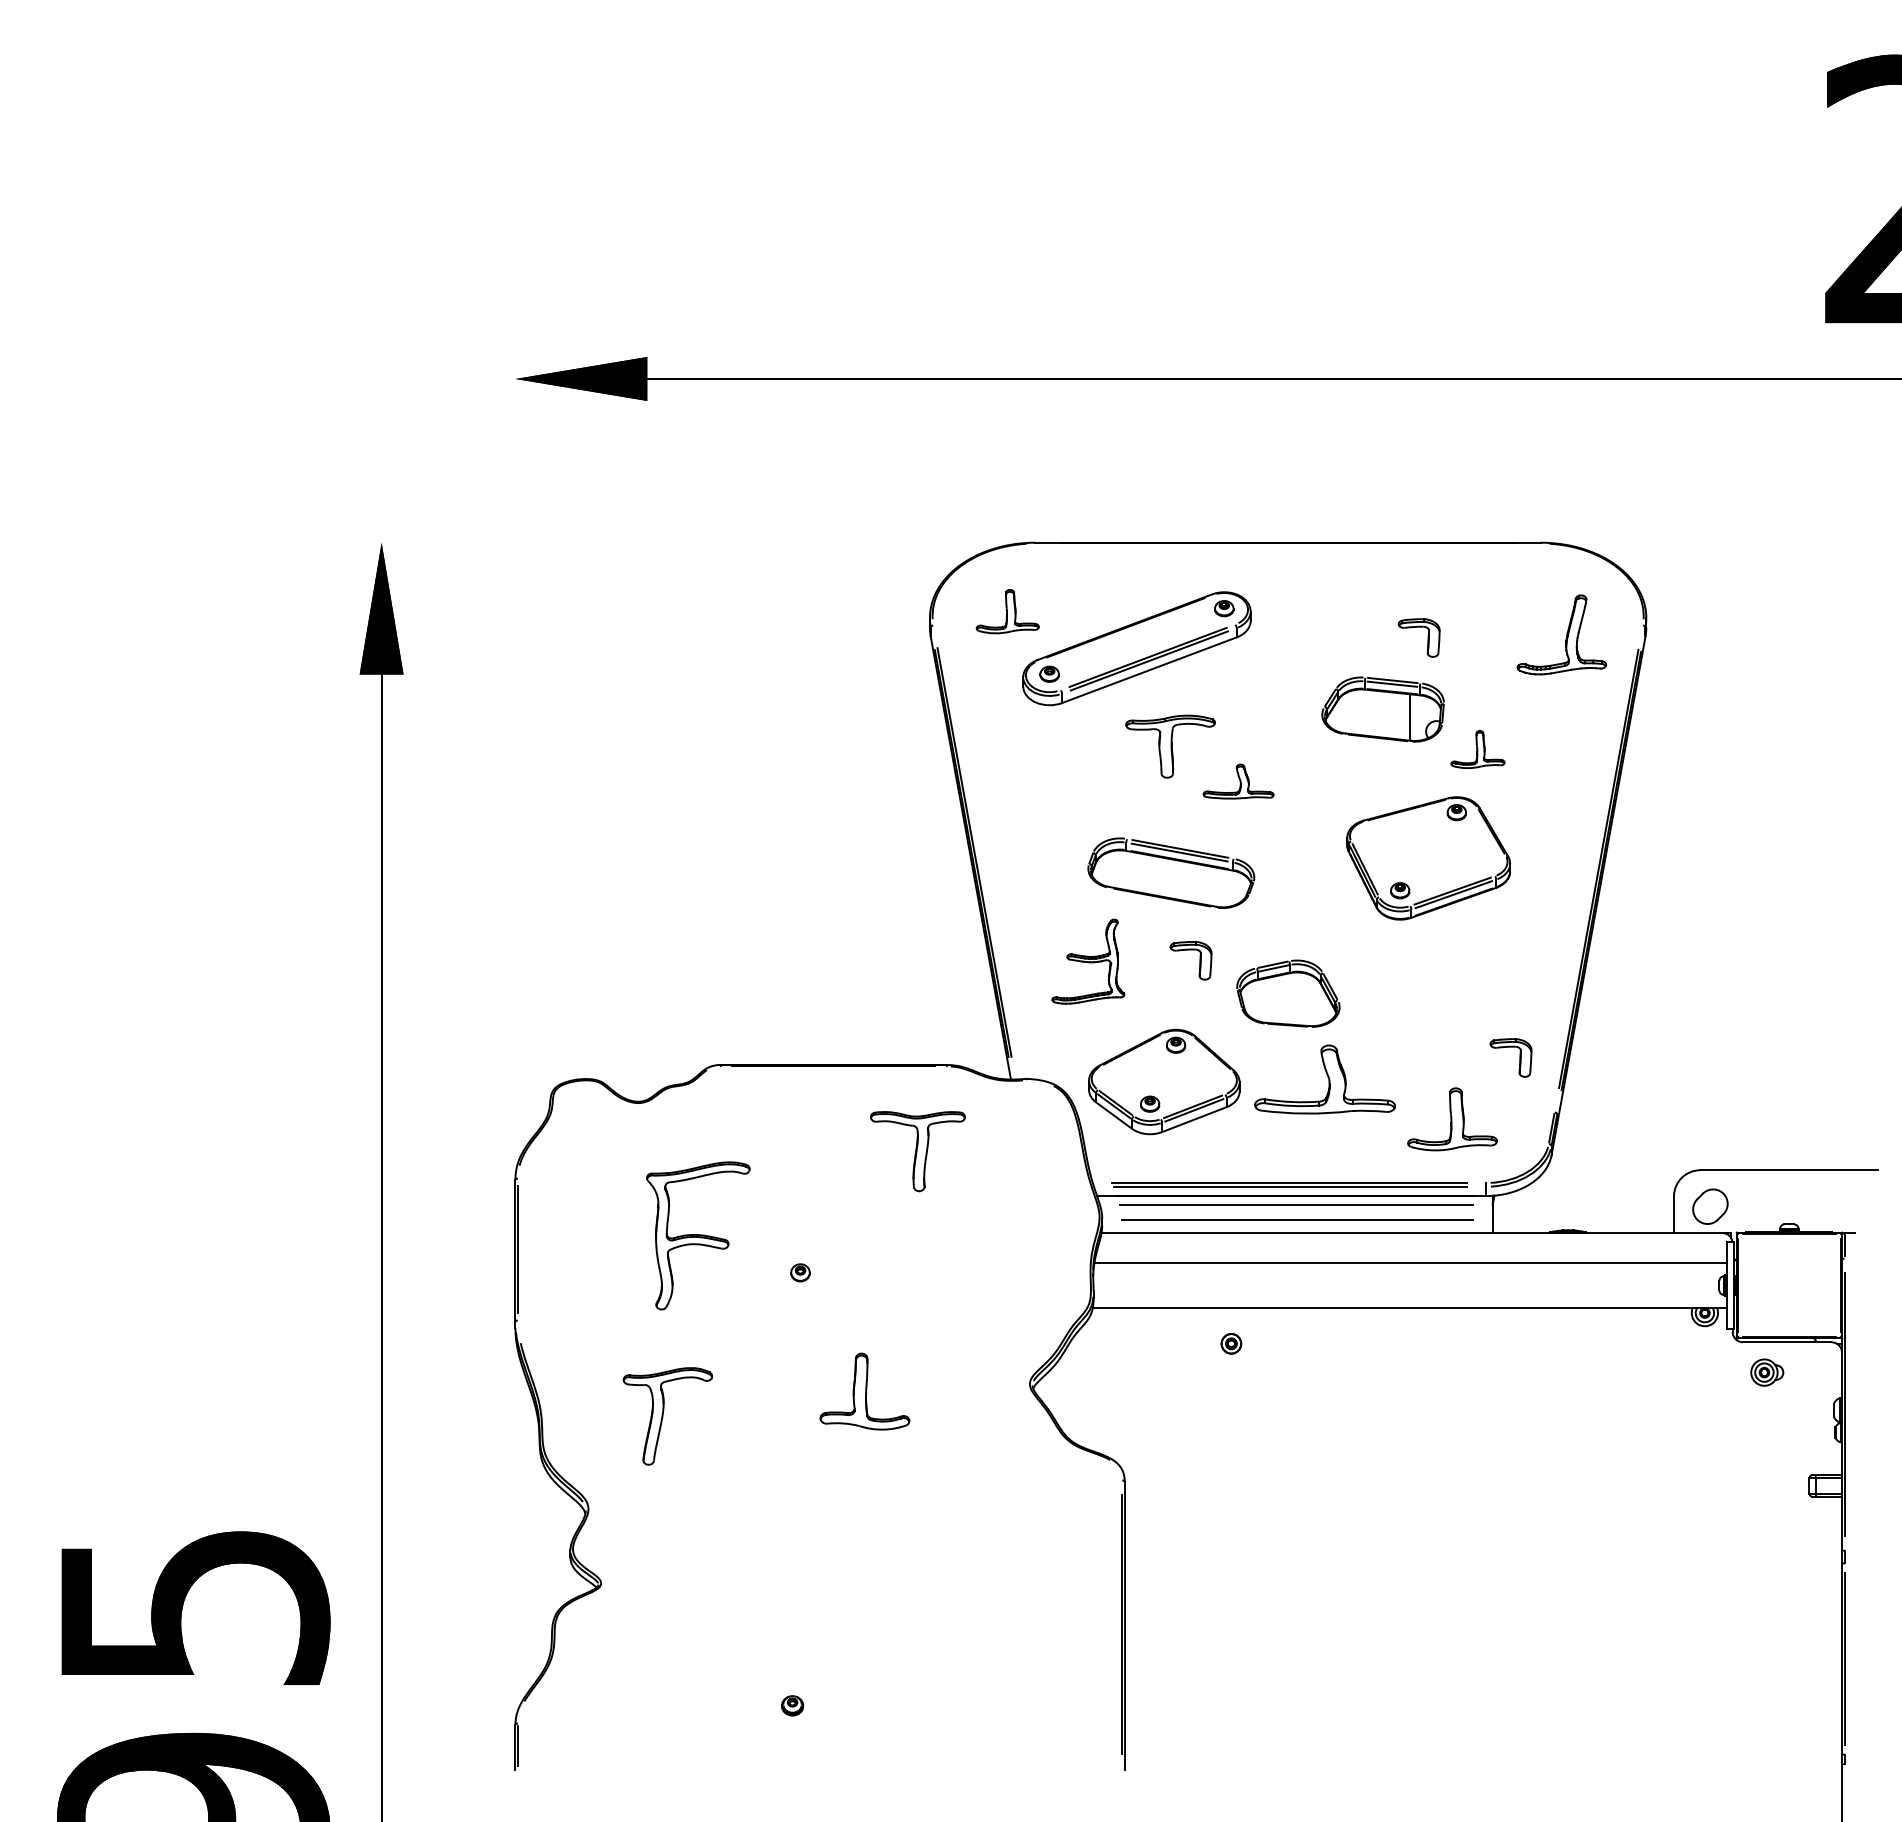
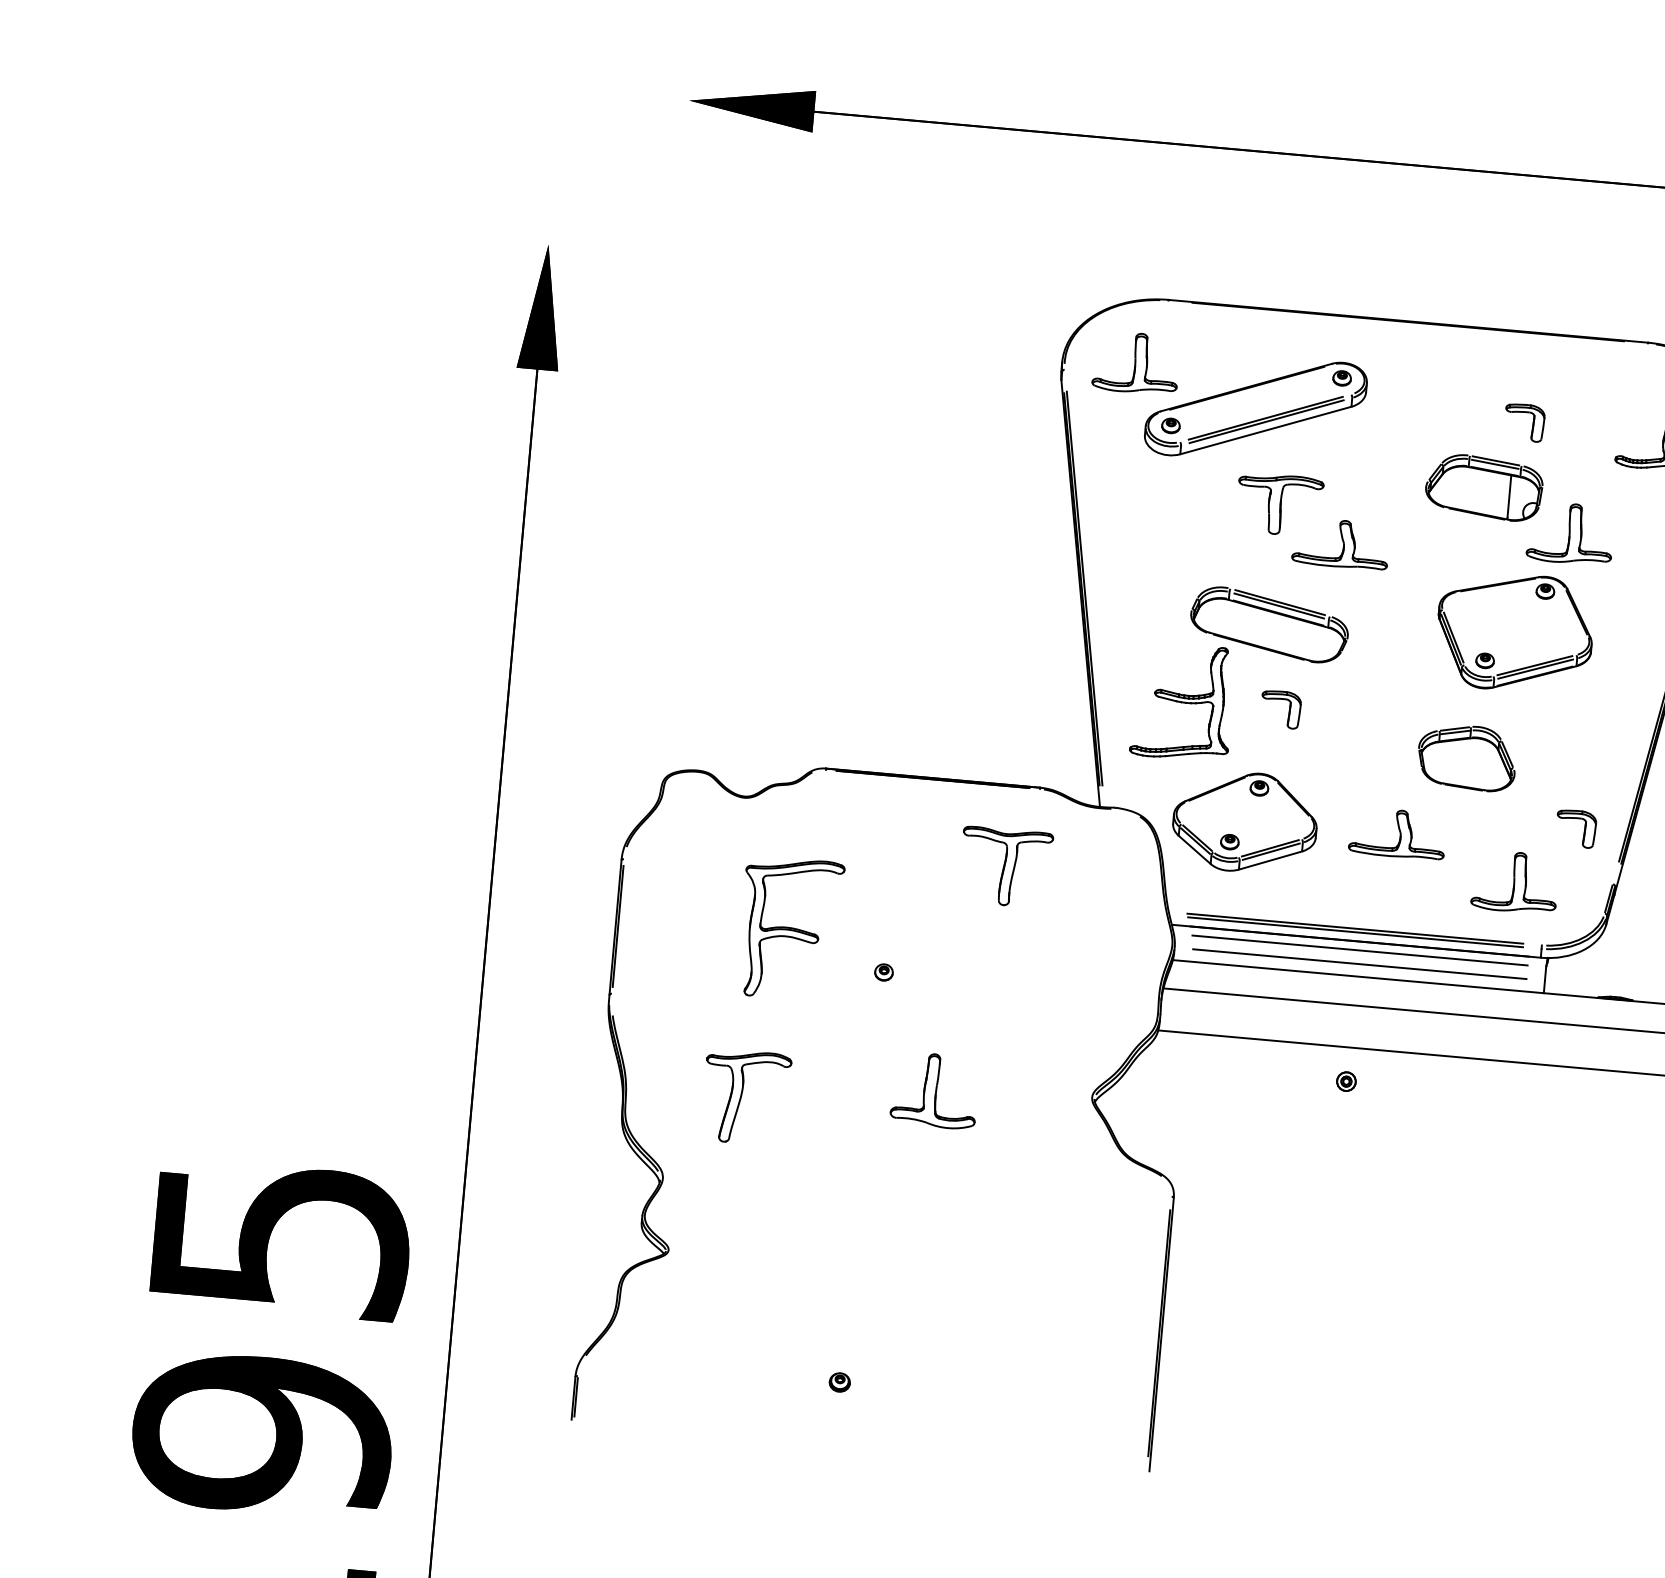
part: (1007, 611) -> (1136, 362), size x1.43
part: (1477, 749) -> (1570, 533), size x1.67
part: (1238, 781) -> (1340, 543), size x1.43
part: (1088, 961) -> (1183, 701), size x1.43
part: (1288, 993) -> (1467, 757), moved
part: (1324, 1079) -> (1397, 833), size x0.71
part: (1231, 1343) -> (1346, 1081), moved

